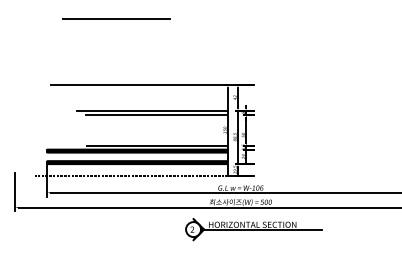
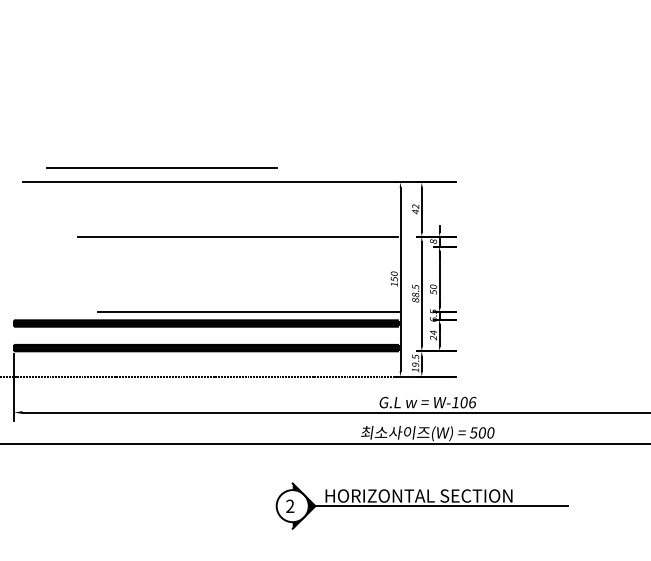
line: (116, 18) -> (162, 166), moved
line: (156, 115) -> (247, 247), removed
part: (253, 229) -> (420, 505), moved

